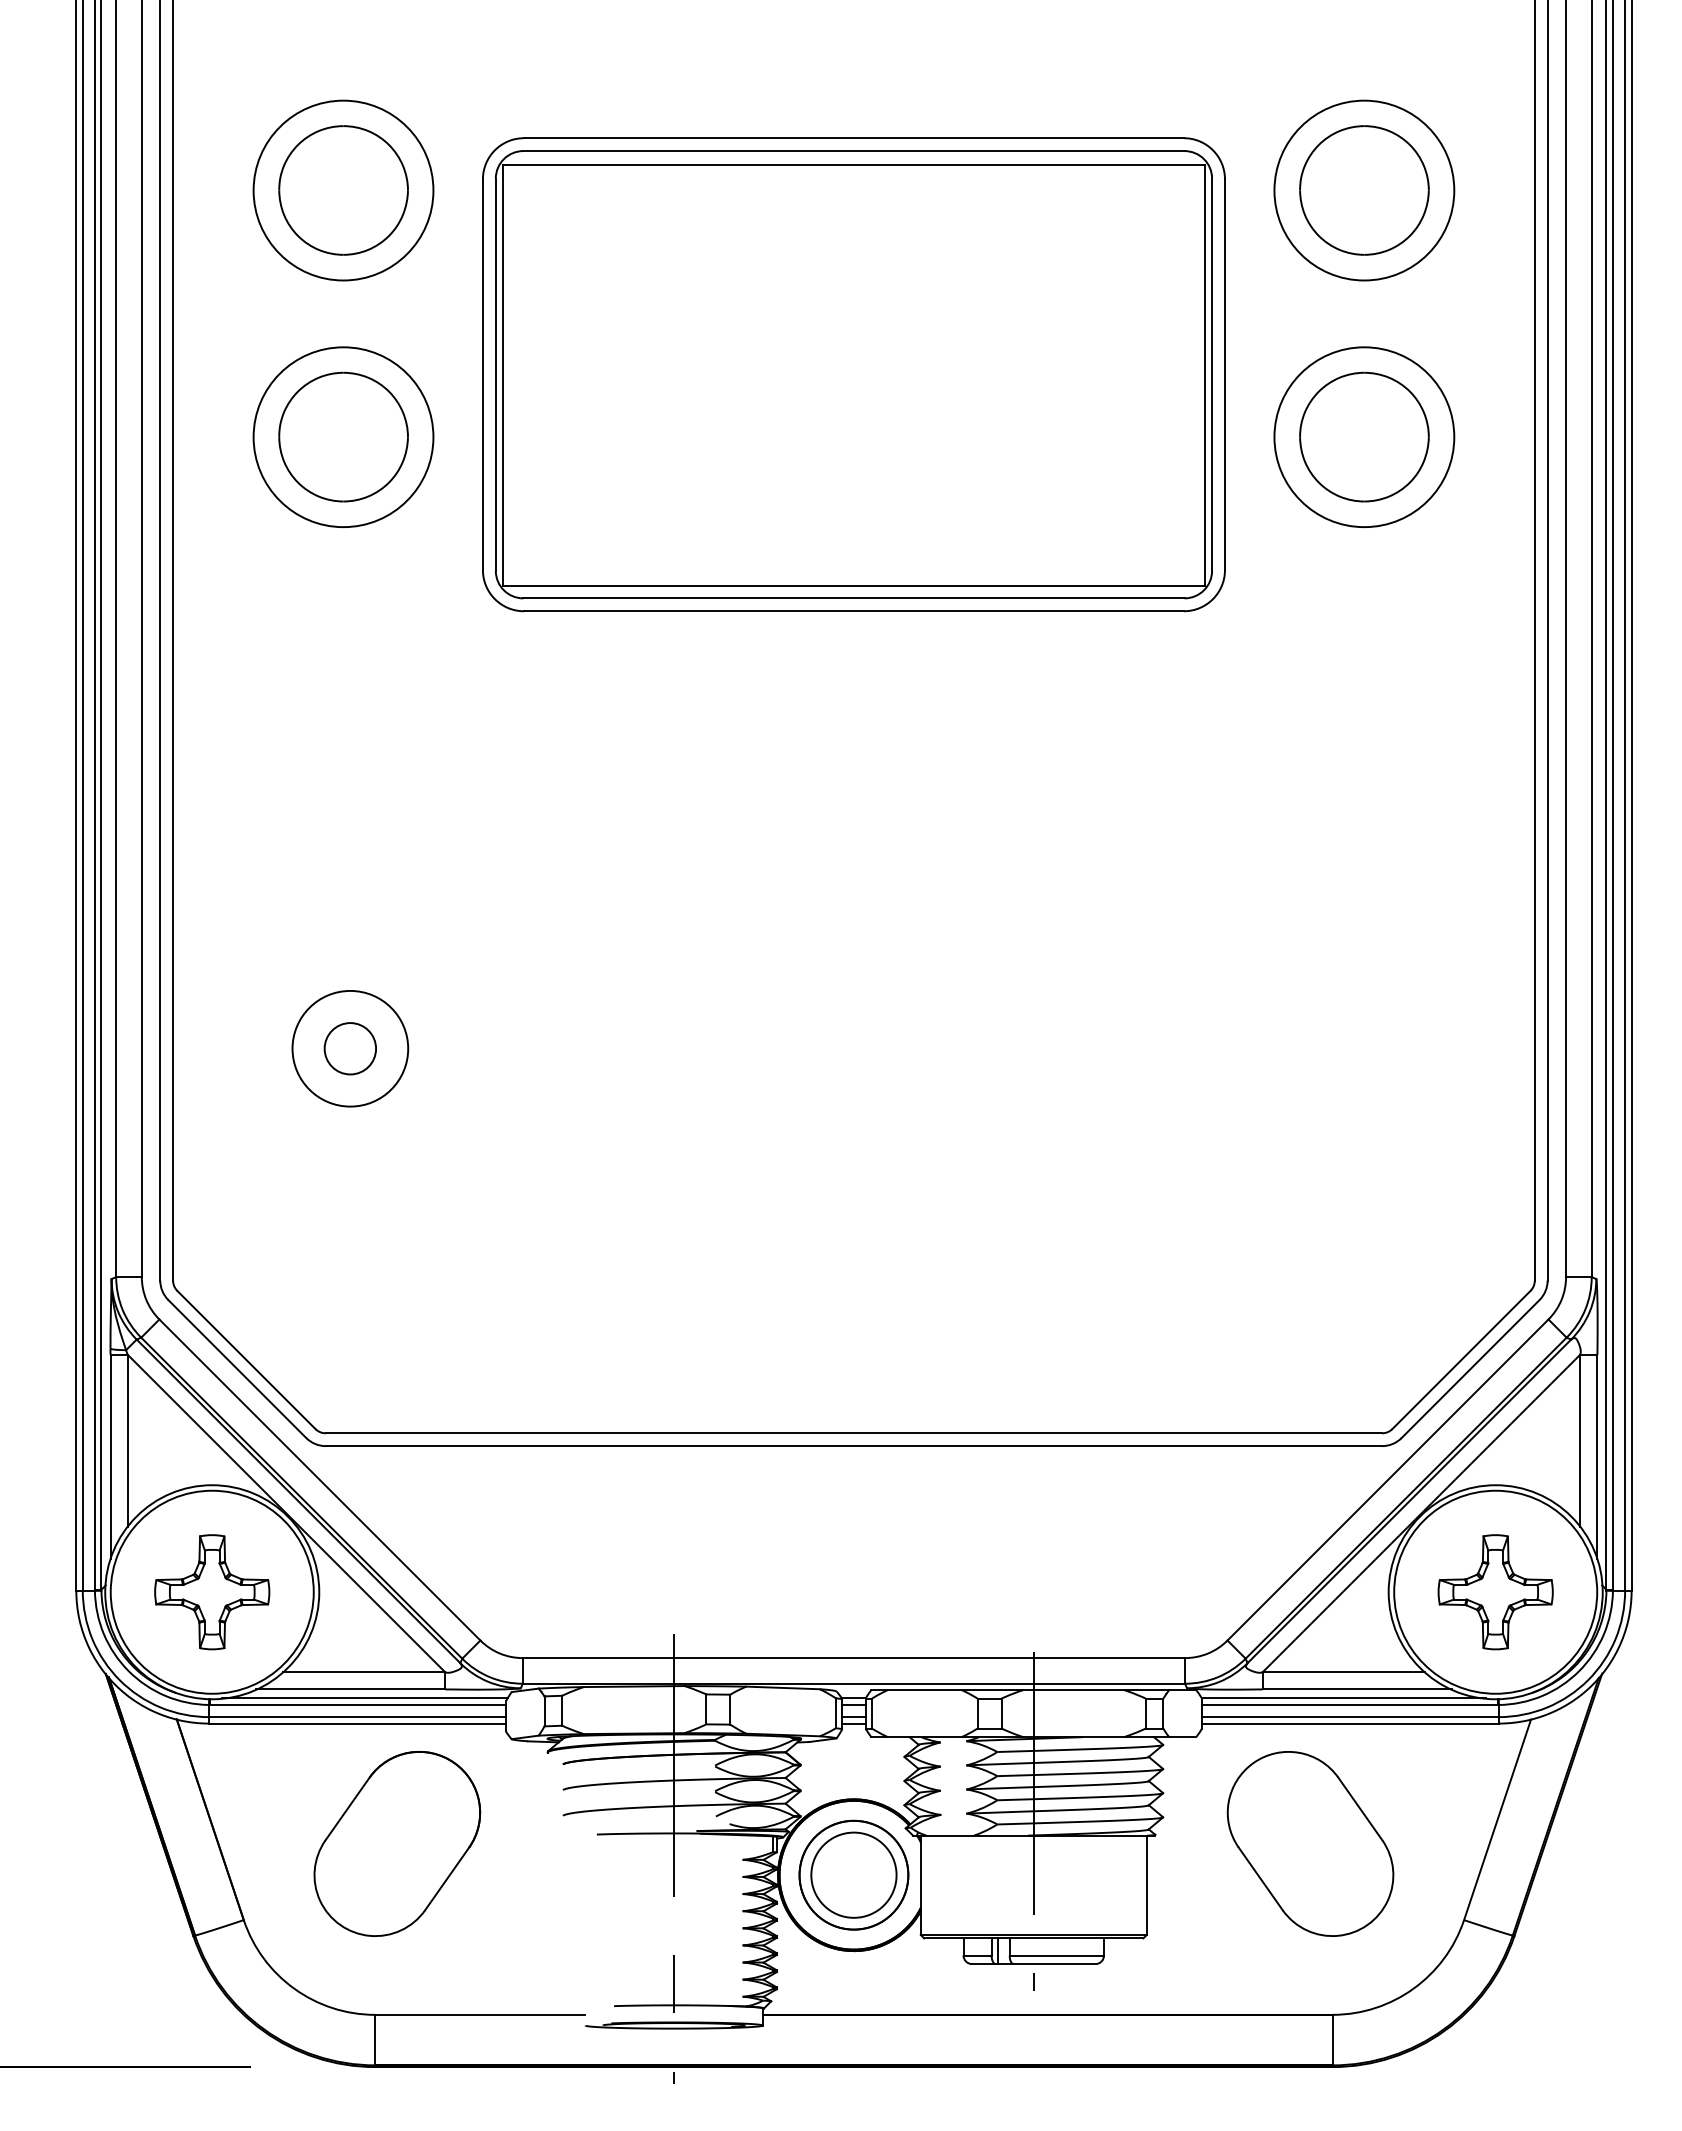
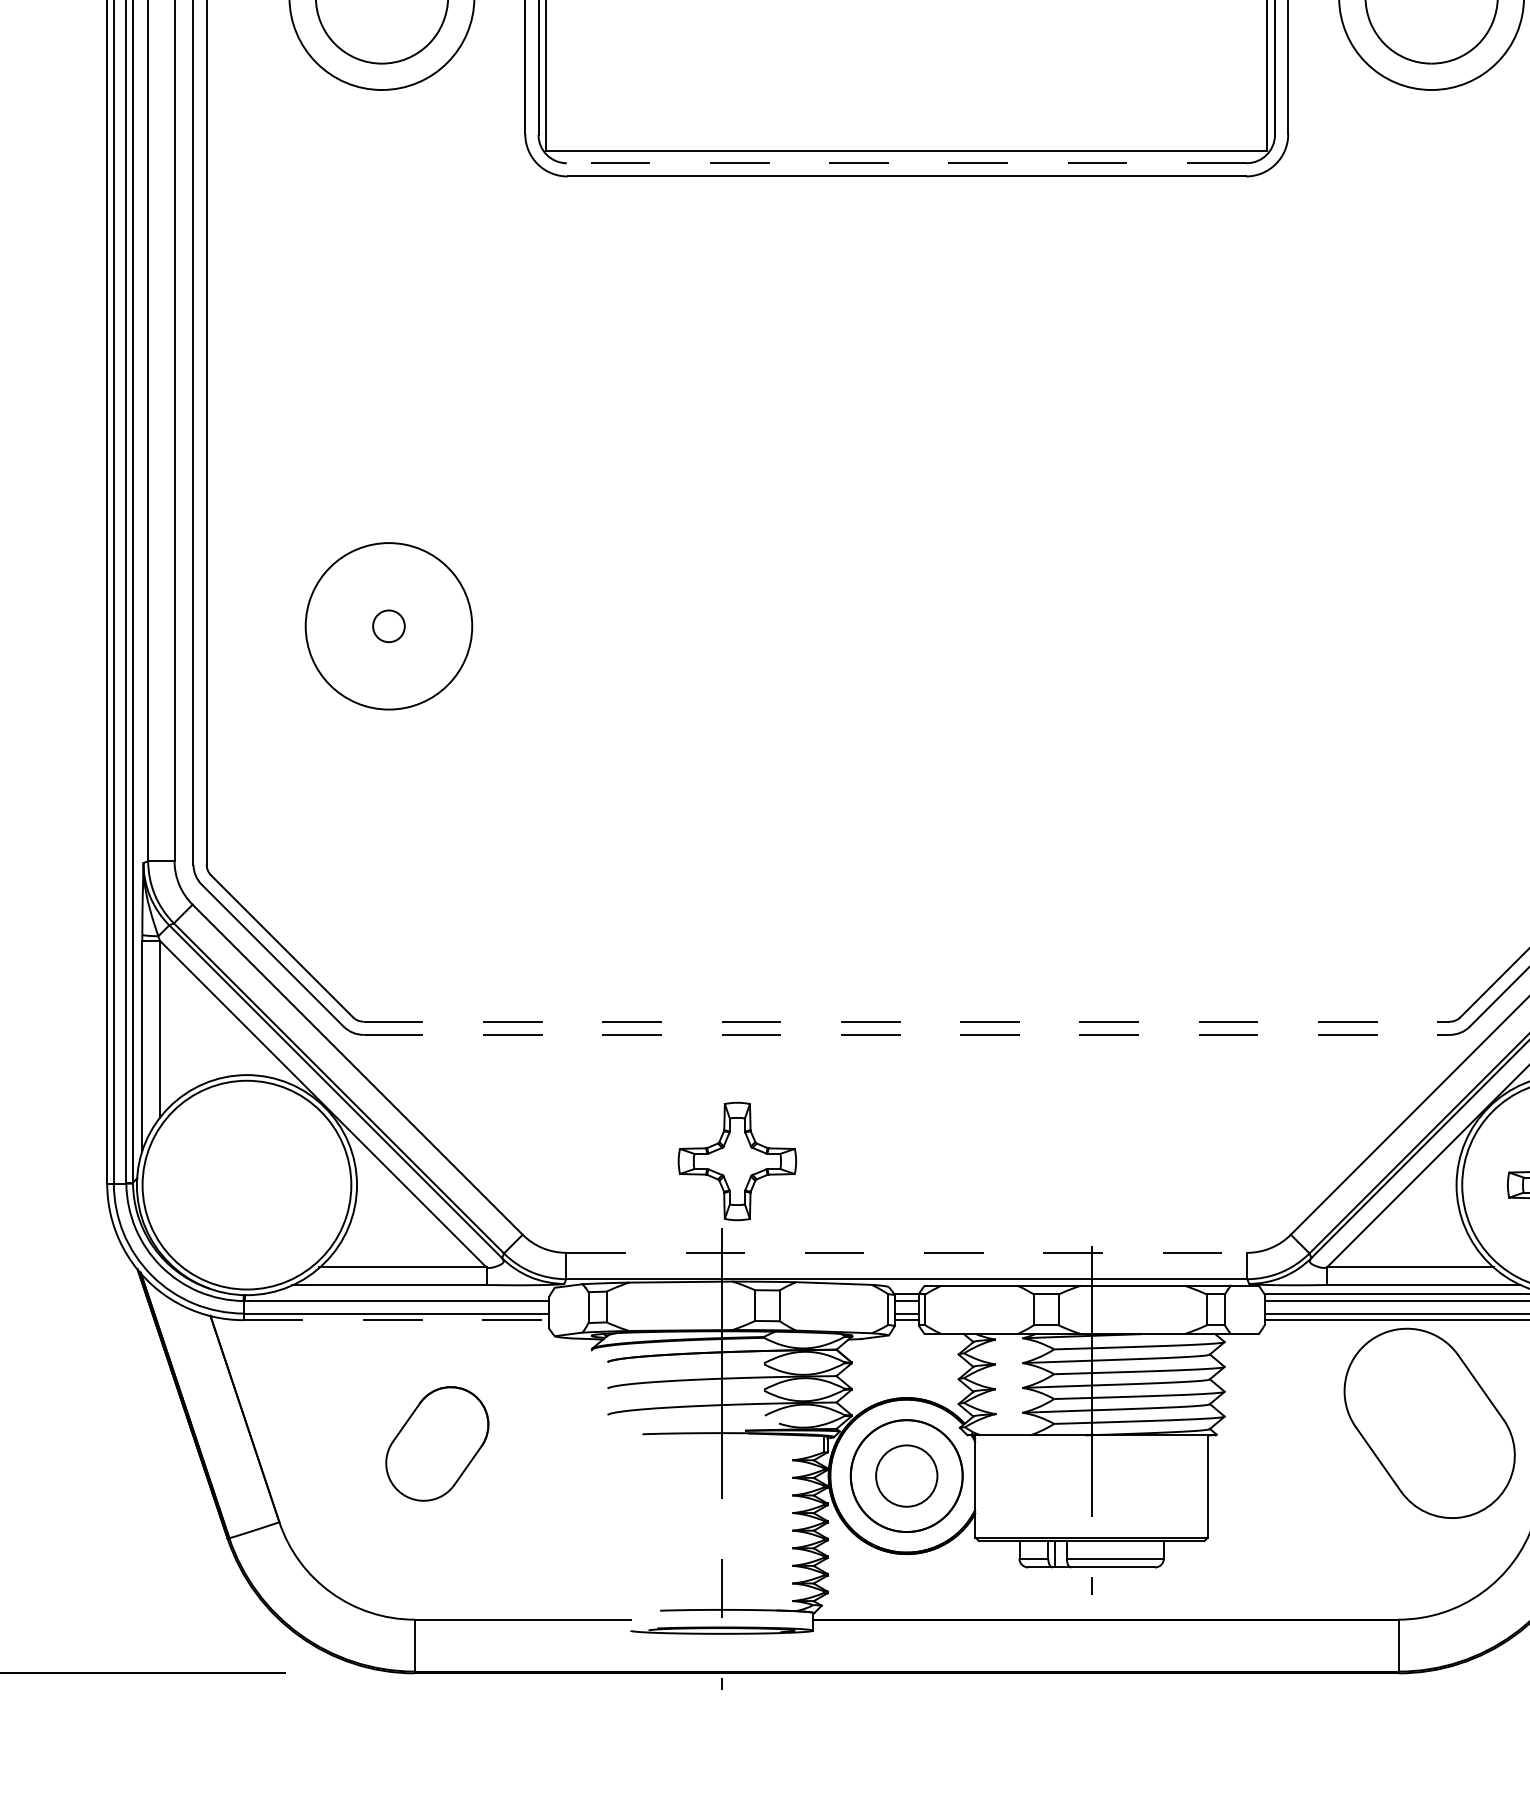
line: (853, 598) -> (906, 163), solid -> dashed
circle: (350, 1048) -> (389, 626), size x0.6
circle: (350, 1048) -> (389, 626), size x1.4
line: (854, 1433) -> (907, 1021), solid -> dashed
line: (854, 1446) -> (907, 1035), solid -> dashed
part: (212, 1592) -> (737, 1161), moved
line: (854, 1658) -> (907, 1253), solid -> dashed
line: (364, 1698) -> (403, 1294), removed
line: (357, 1723) -> (396, 1320), solid -> dashed
part: (397, 1843) -> (437, 1443), size x0.6
part: (1310, 1843) -> (1429, 1422), moved
circle: (853, 1874) -> (906, 1475), size x0.7

